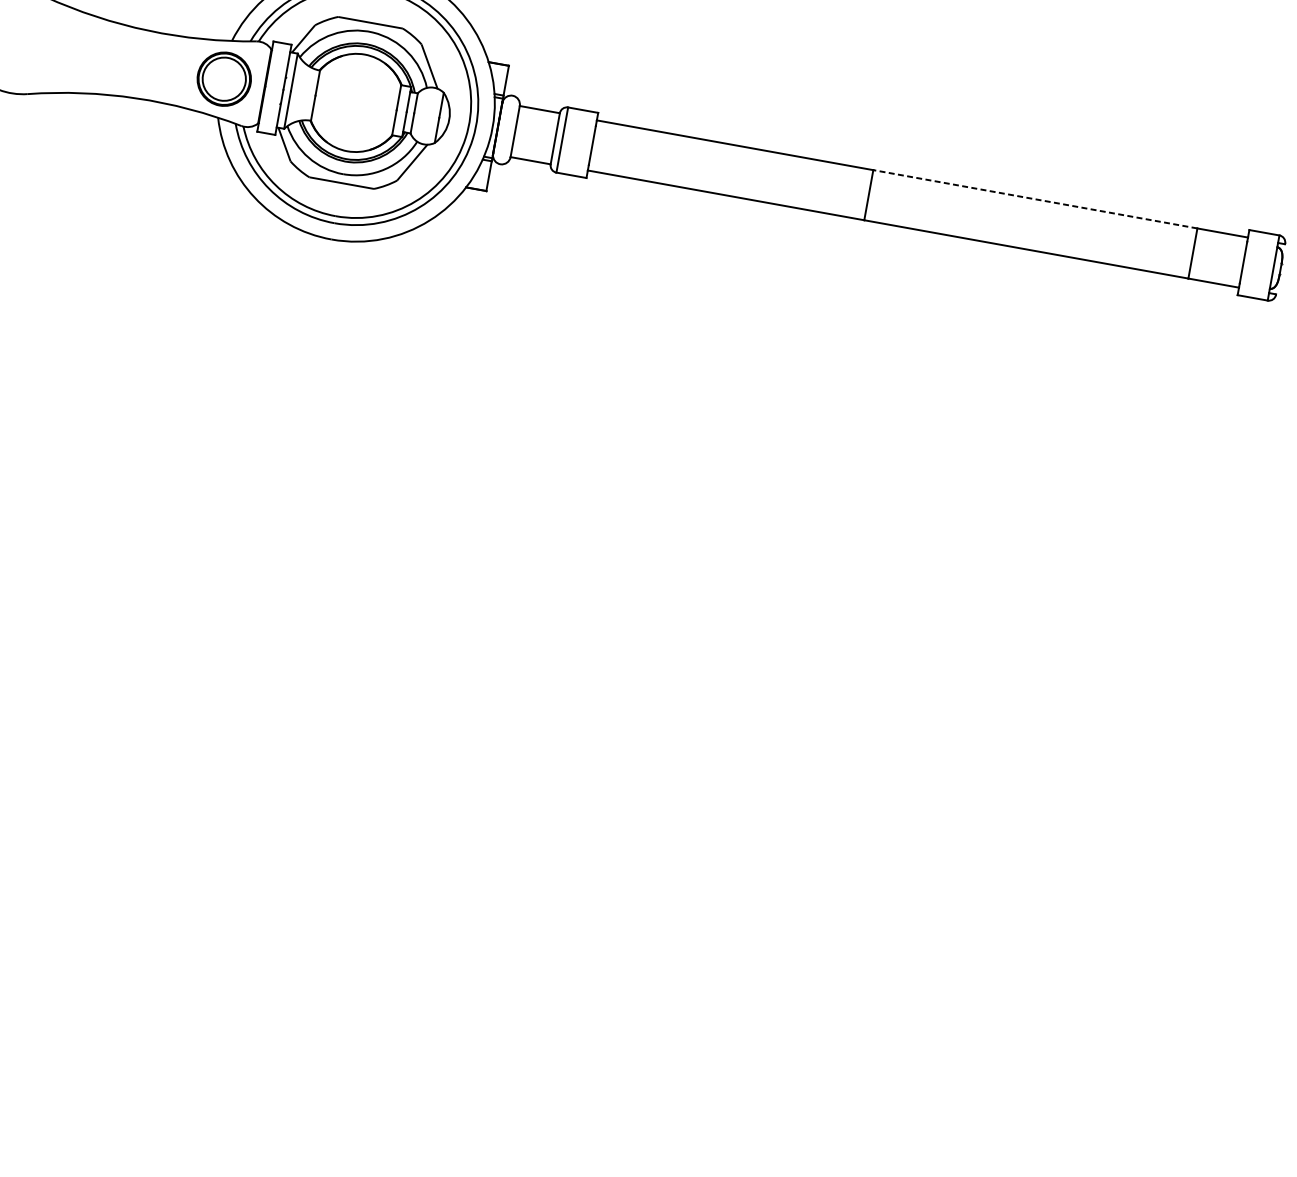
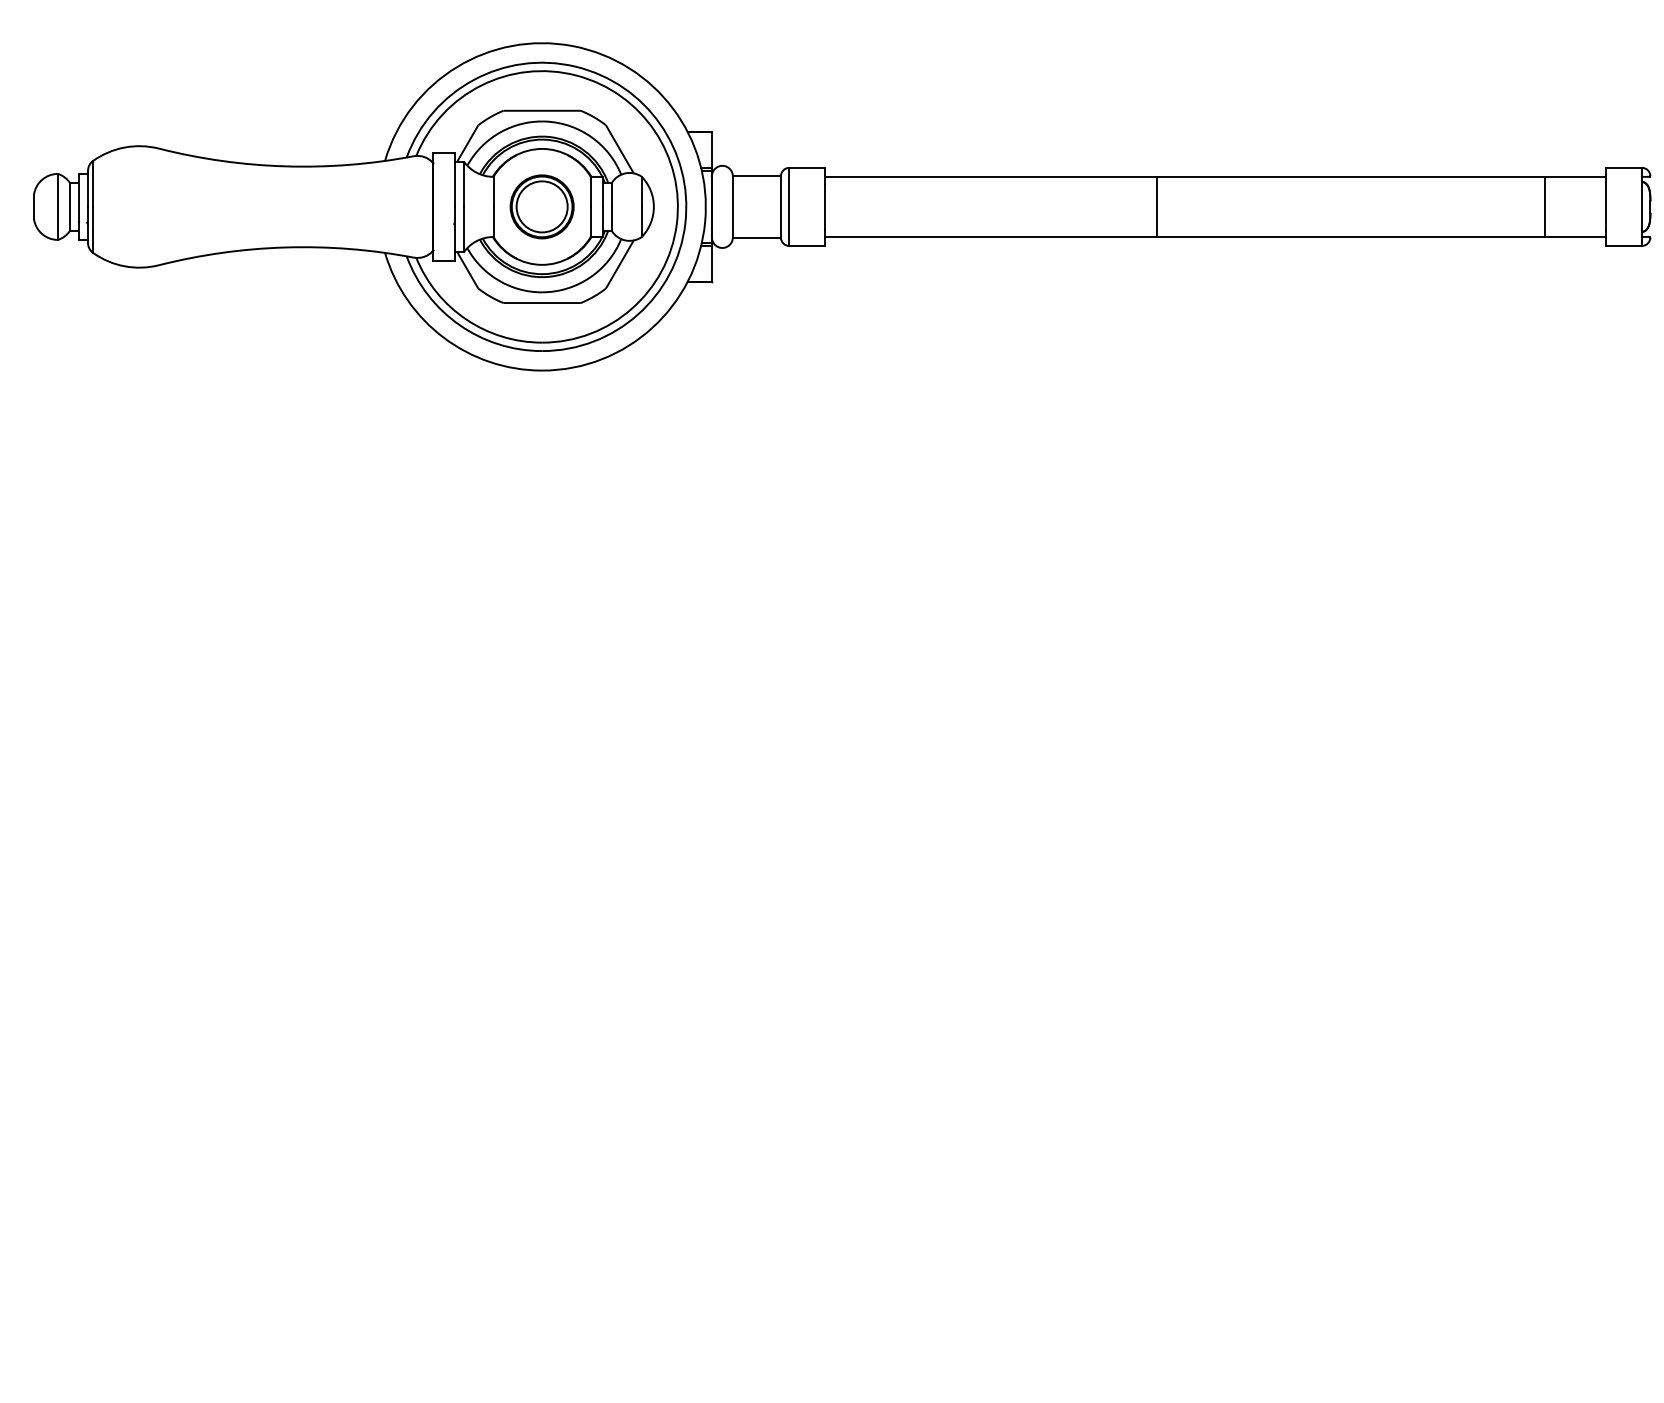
part: (223, 78) -> (541, 206), moved
line: (1034, 198) -> (1350, 176), dashed -> solid

